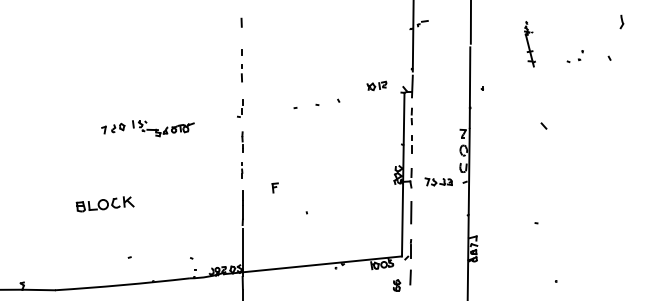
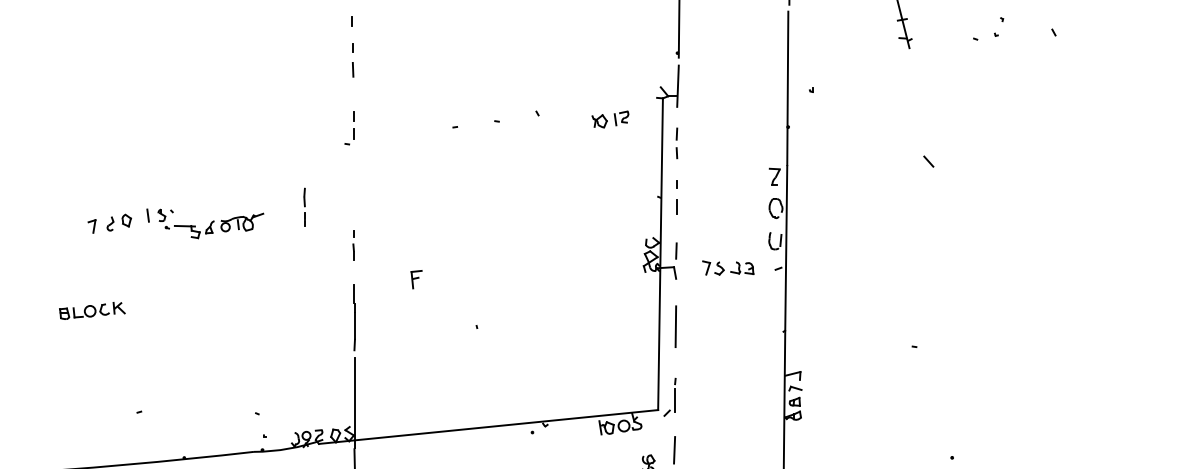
part: (376, 85) -> (609, 118), moved
part: (147, 128) -> (175, 223), moved
line: (242, 141) -> (304, 206), moved
part: (104, 204) -> (91, 311), size x0.6

